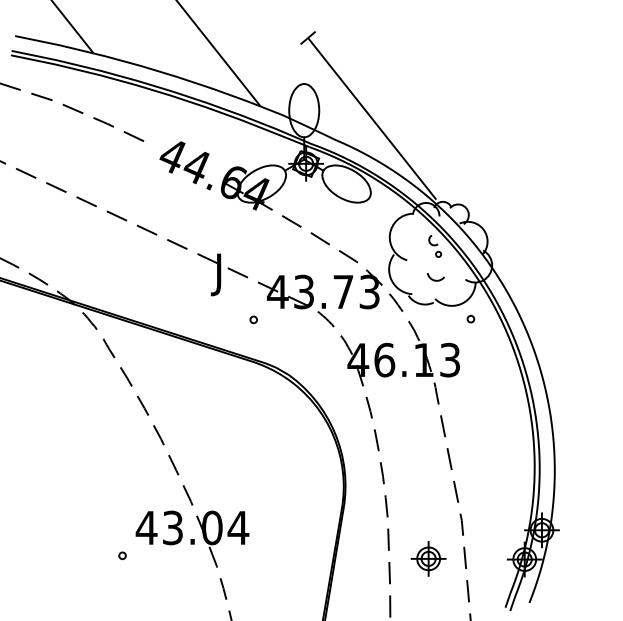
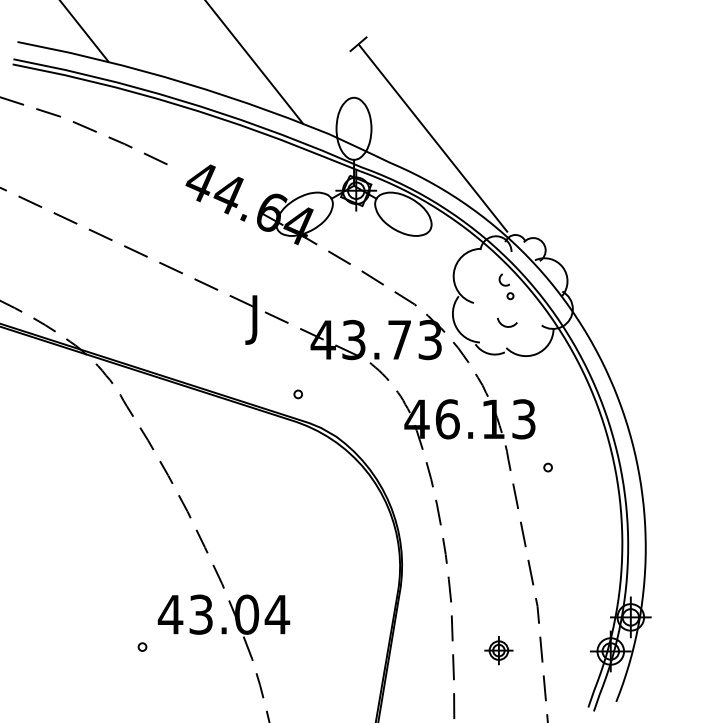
part: (253, 319) -> (297, 394), moved
part: (470, 319) -> (547, 467), moved
part: (428, 558) -> (498, 650), size x0.7

